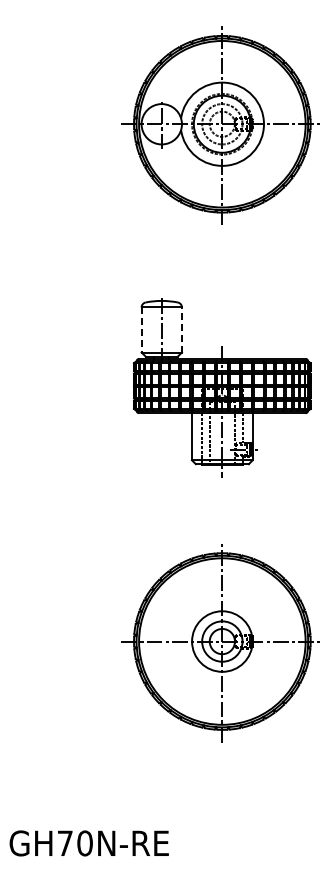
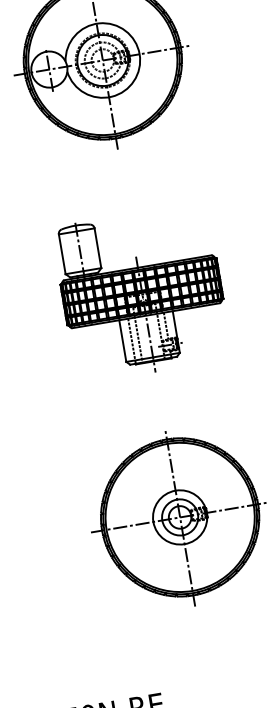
line: (141, 329) -> (62, 253), dashed -> solid
line: (181, 329) -> (97, 247), dashed -> solid

